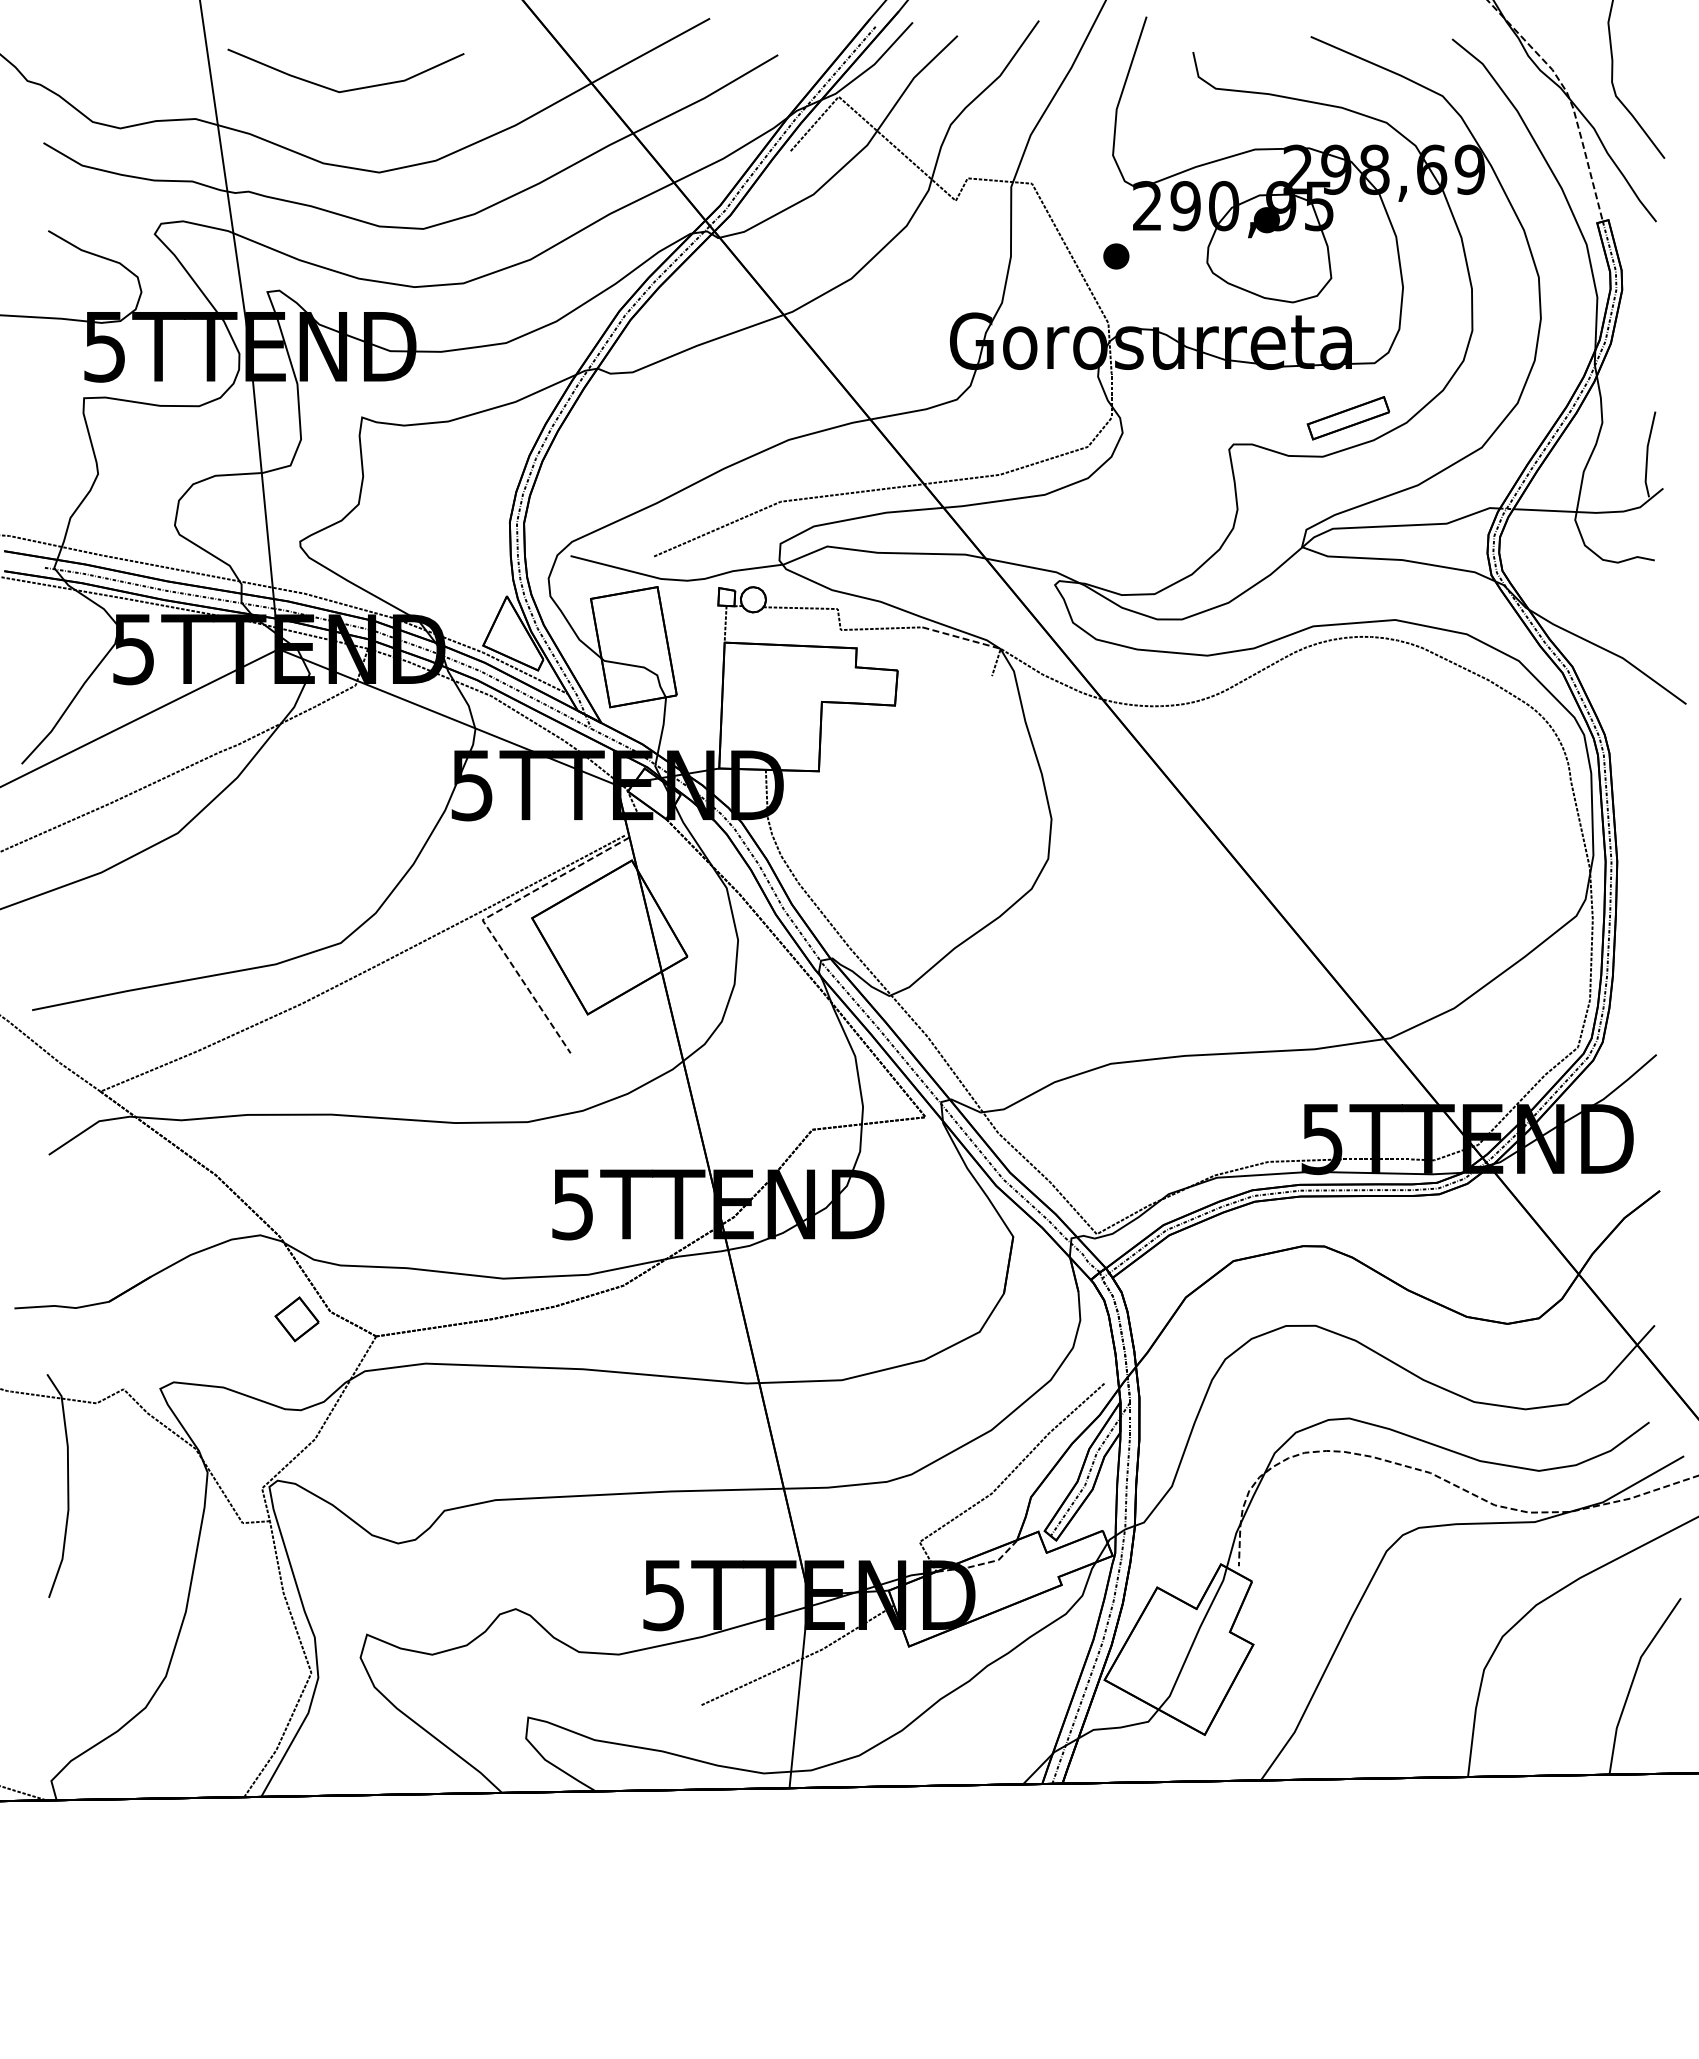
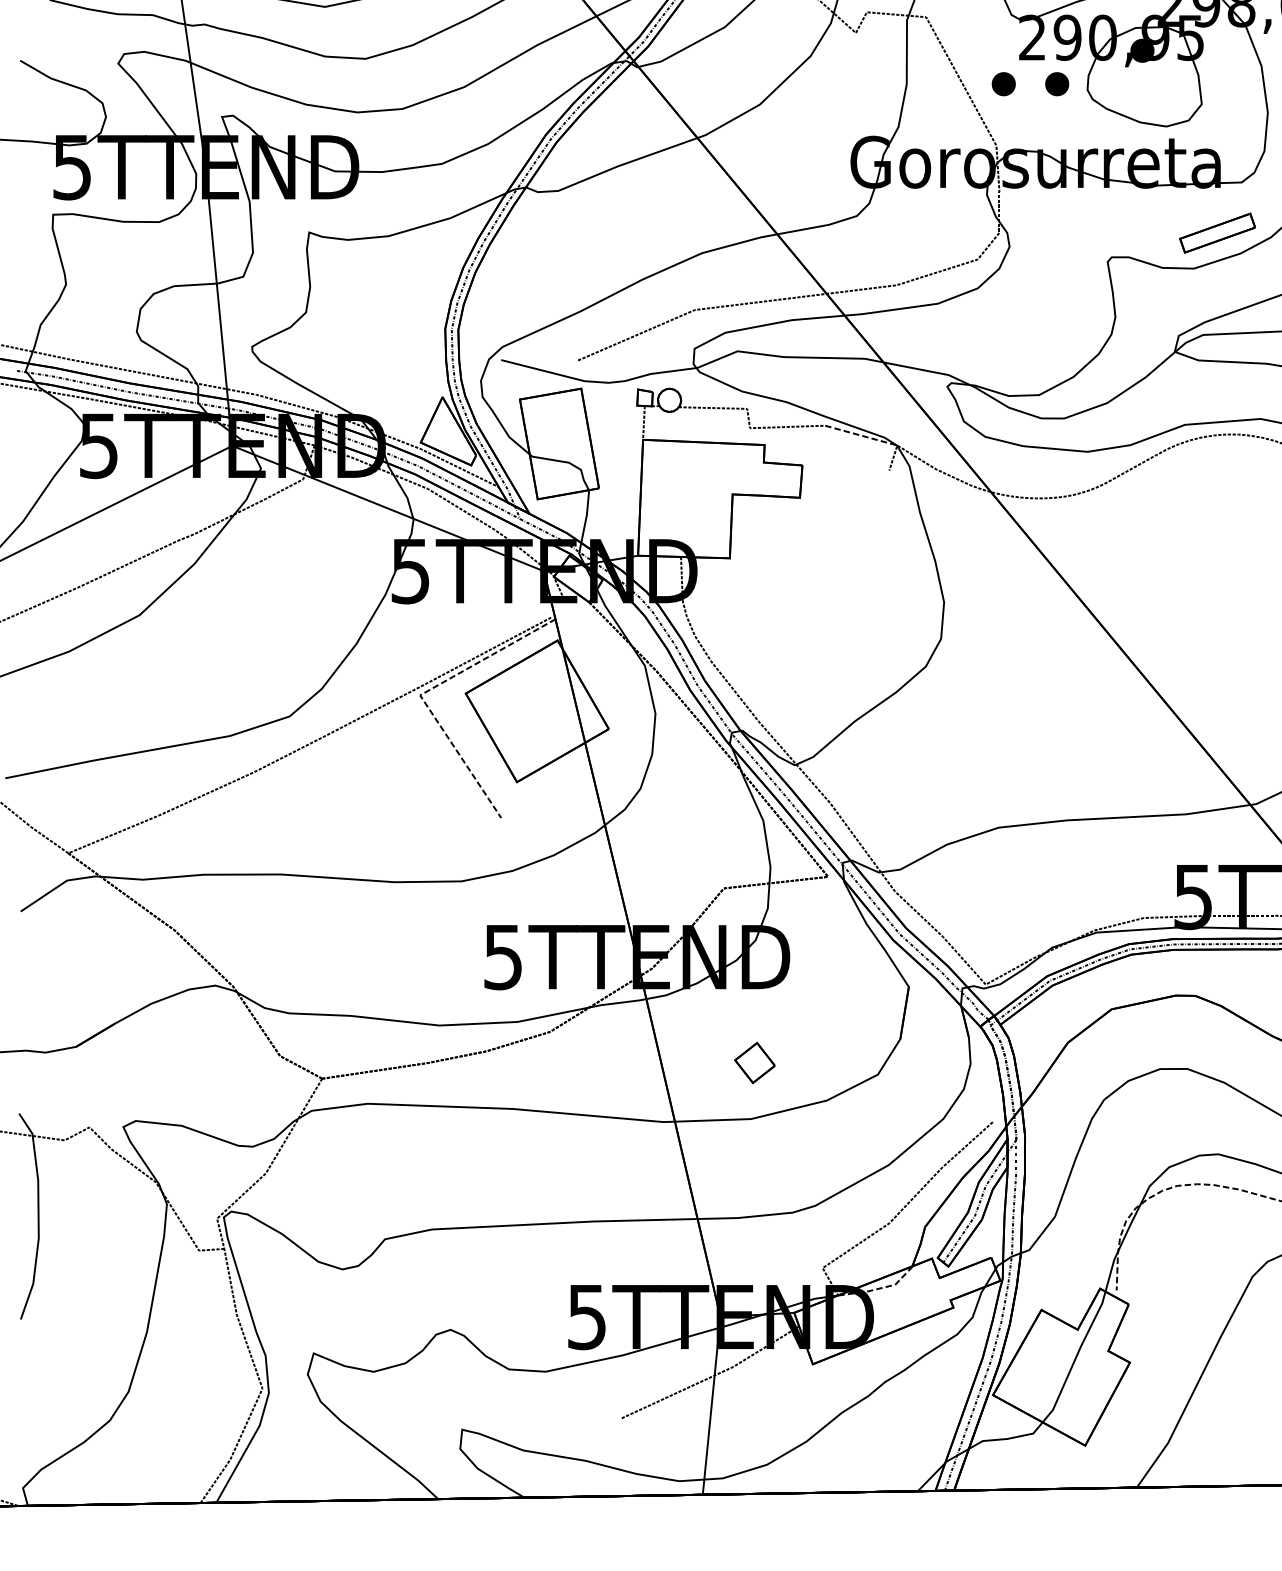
part: (1174, 256) -> (1057, 84), added
part: (296, 1319) -> (754, 1063), moved

